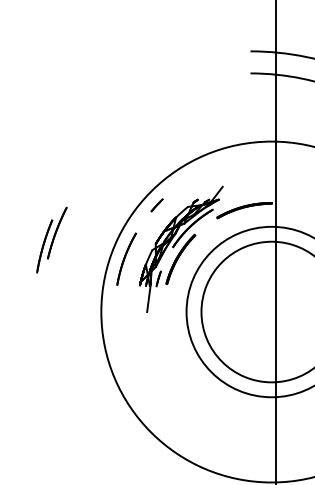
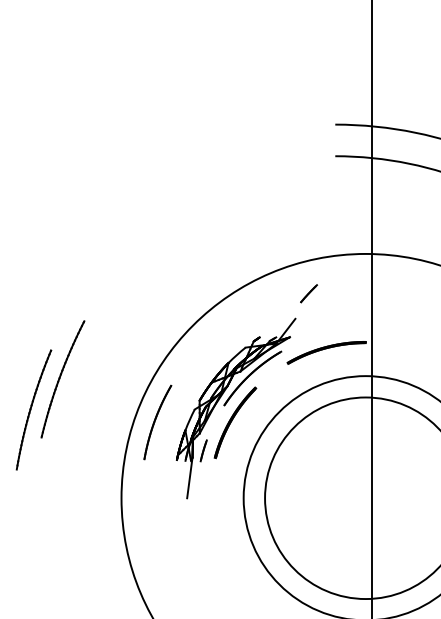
line: (156, 205) -> (308, 293), moved
part: (51, 239) -> (50, 394), size x1.6

